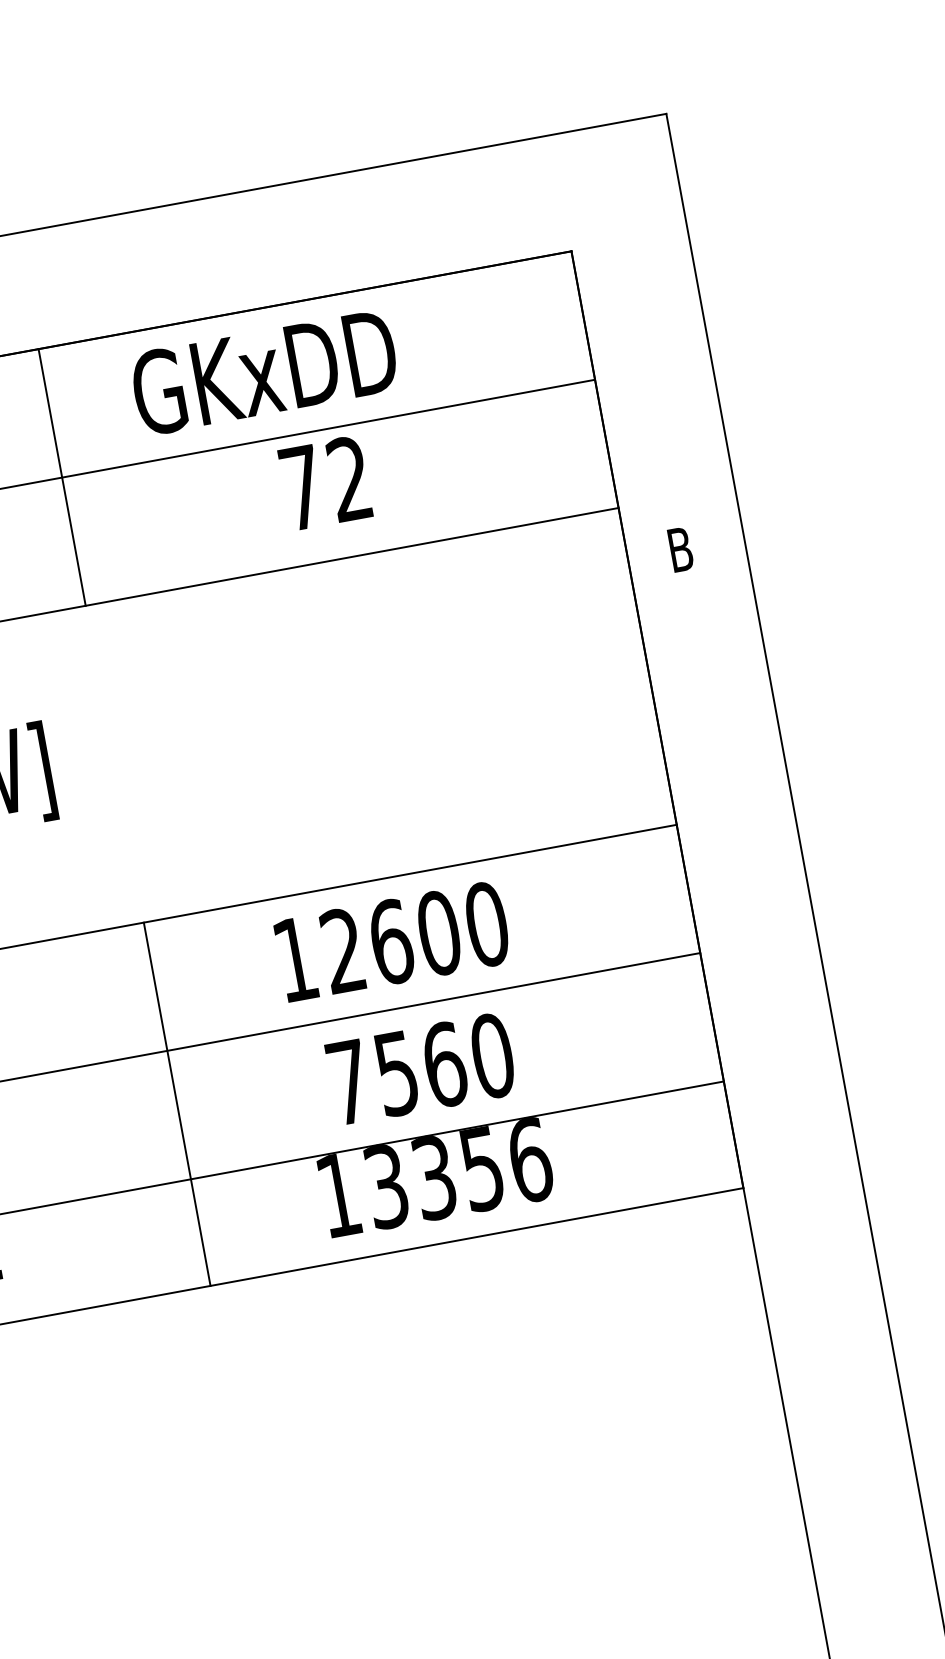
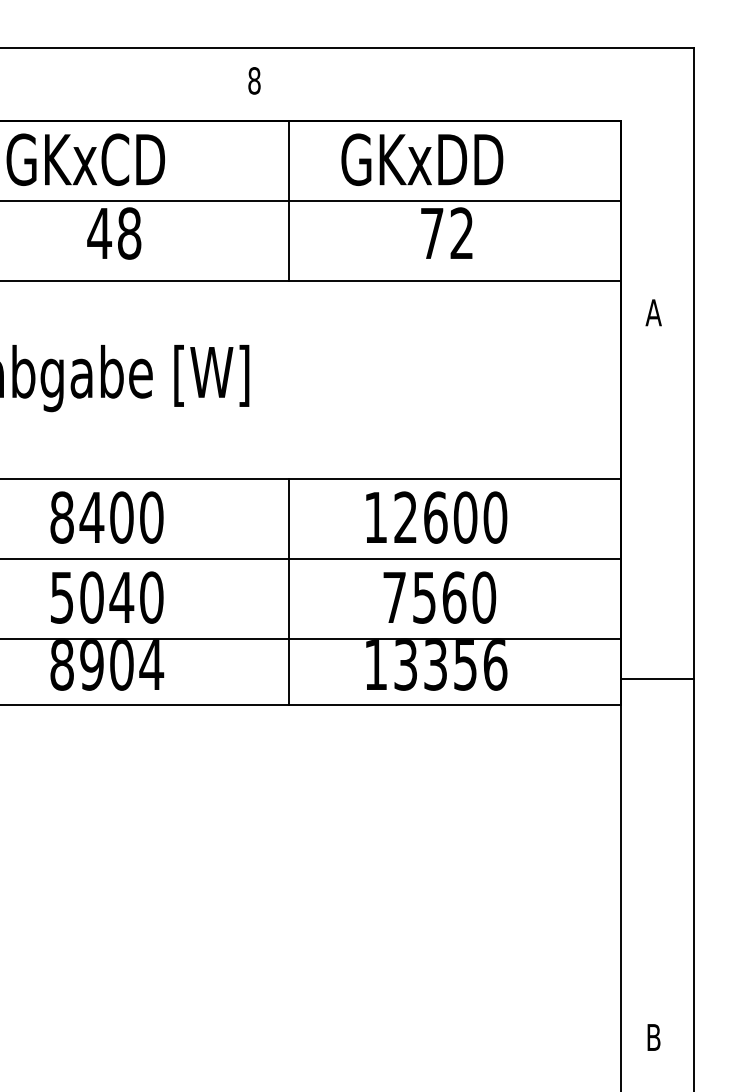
text: (679, 549) -> (653, 312), B -> A
line: (794, 1134) -> (657, 678), added

